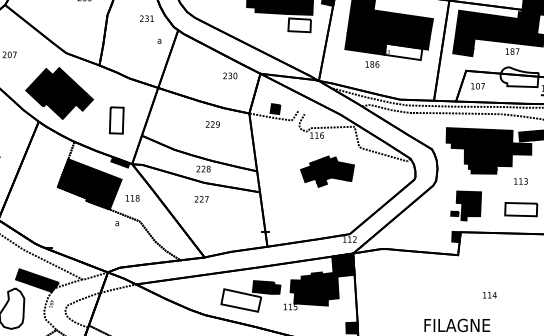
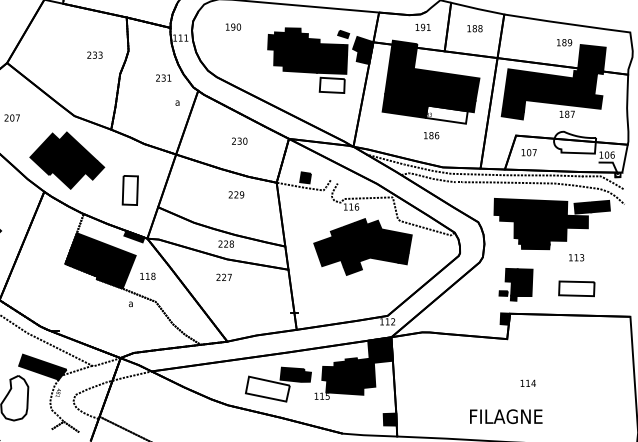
text: (372, 64) -> (431, 135), moved
text: (230, 75) -> (239, 140), moved
part: (327, 171) -> (362, 246), size x1.67
text: (489, 294) -> (527, 382), moved

